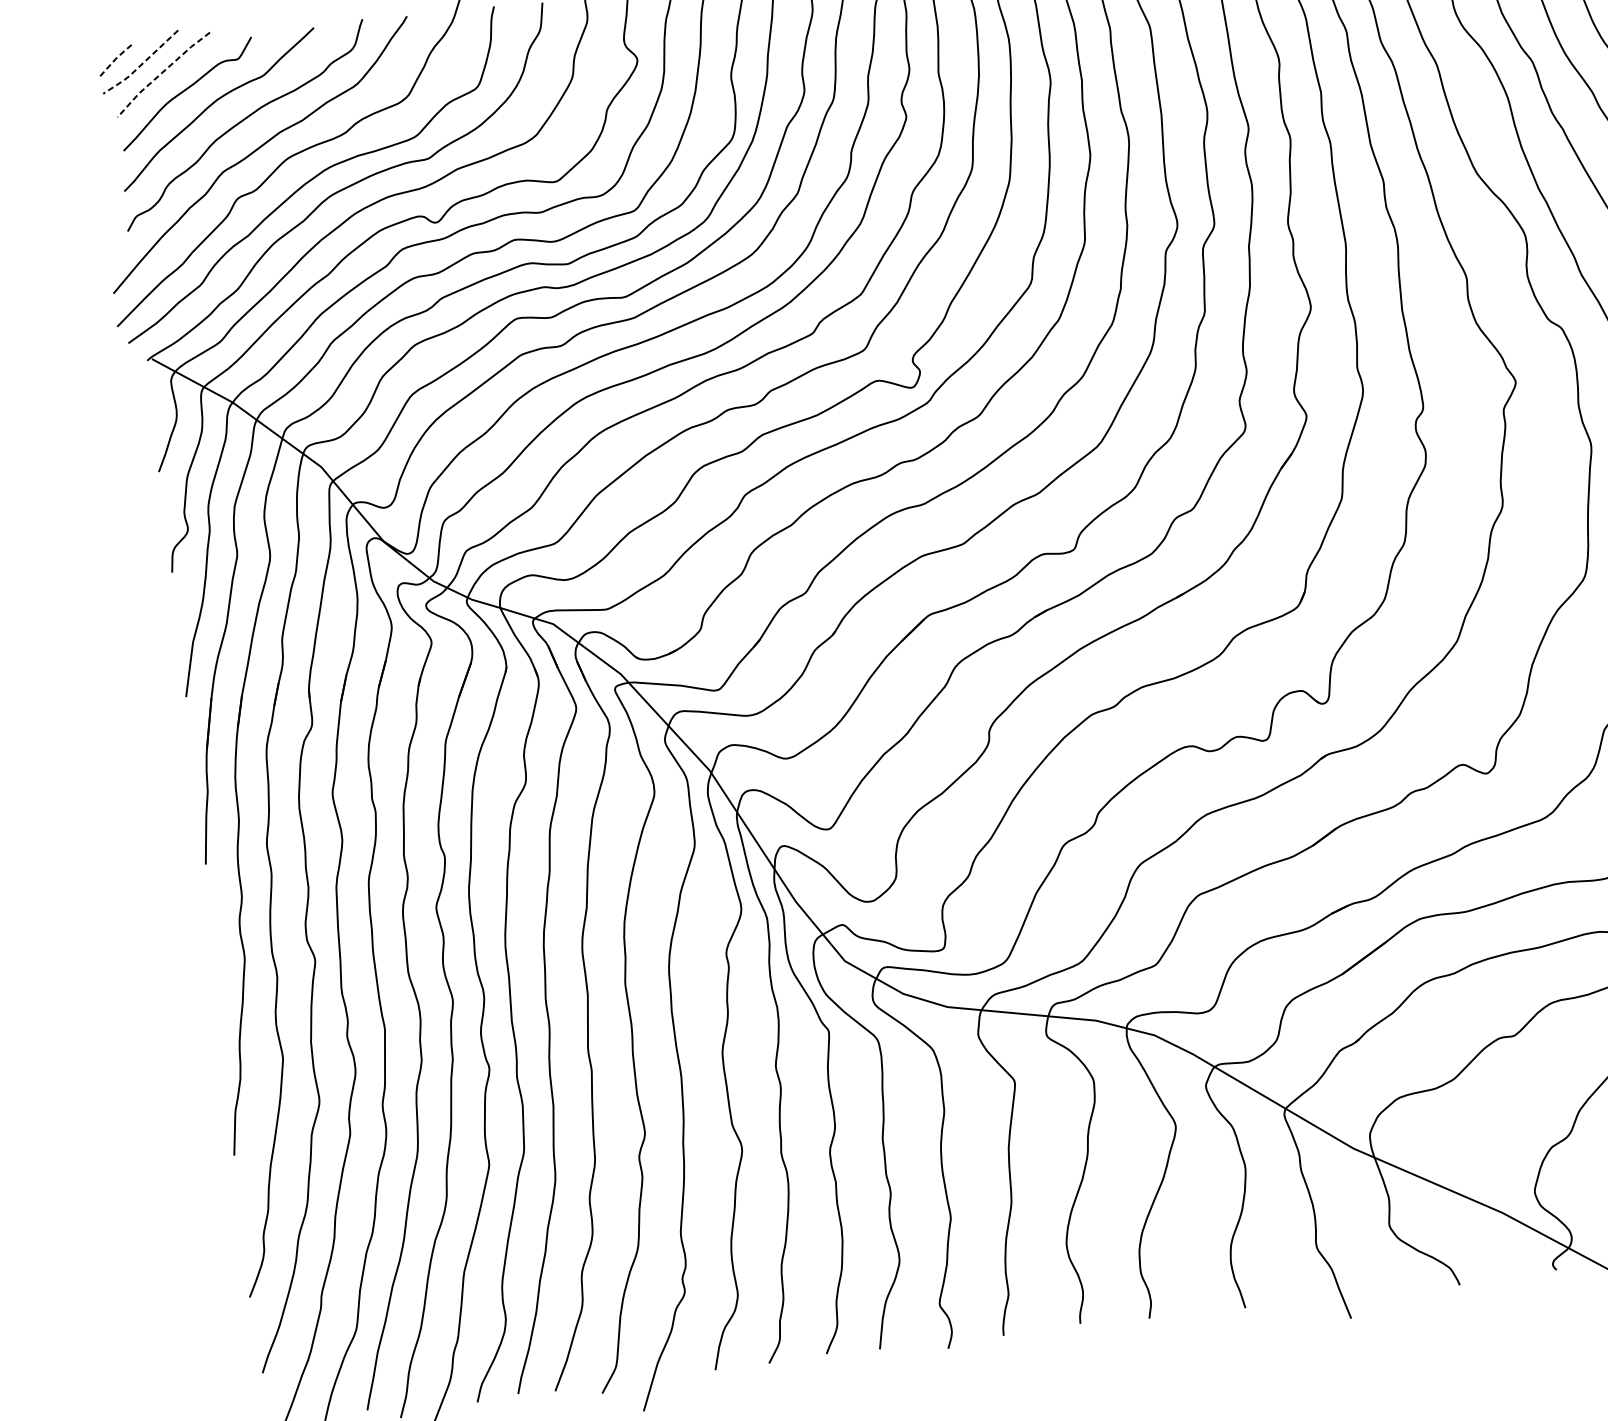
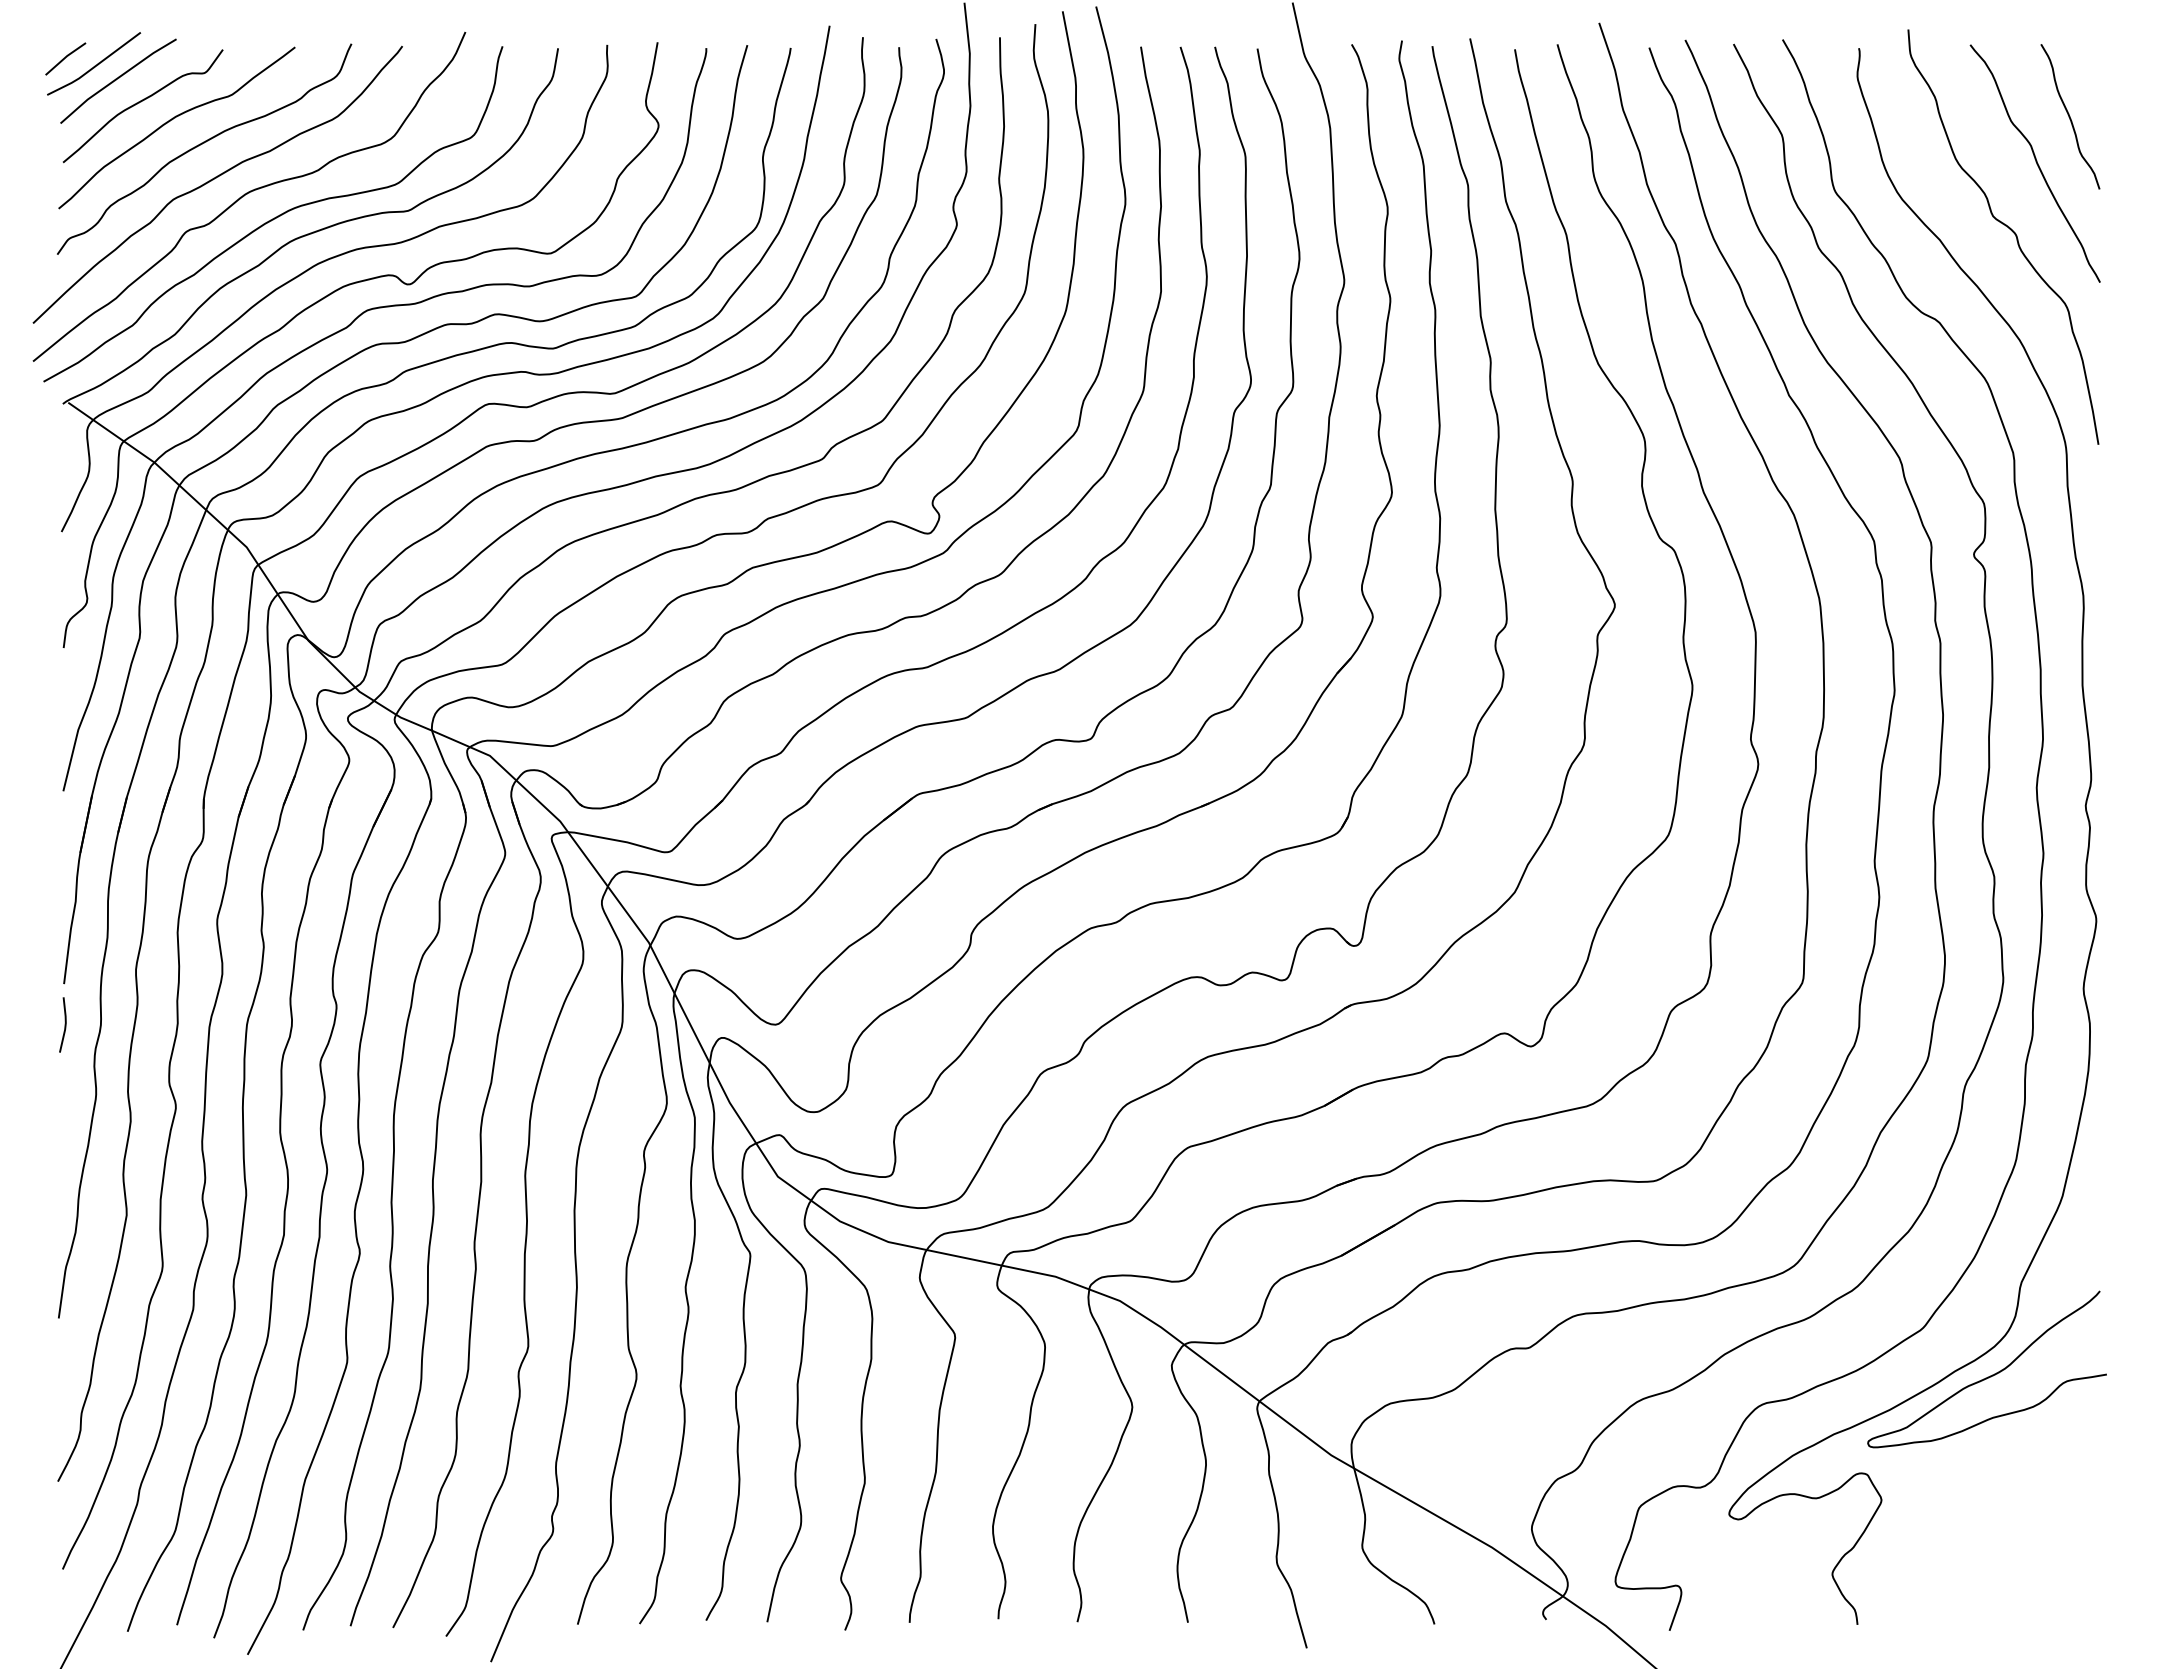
line: (114, 59) -> (64, 57), dashed -> solid
line: (141, 65) -> (94, 67), dashed -> solid
line: (161, 73) -> (116, 79), dashed -> solid
line: (210, 899) -> (64, 1024), added

